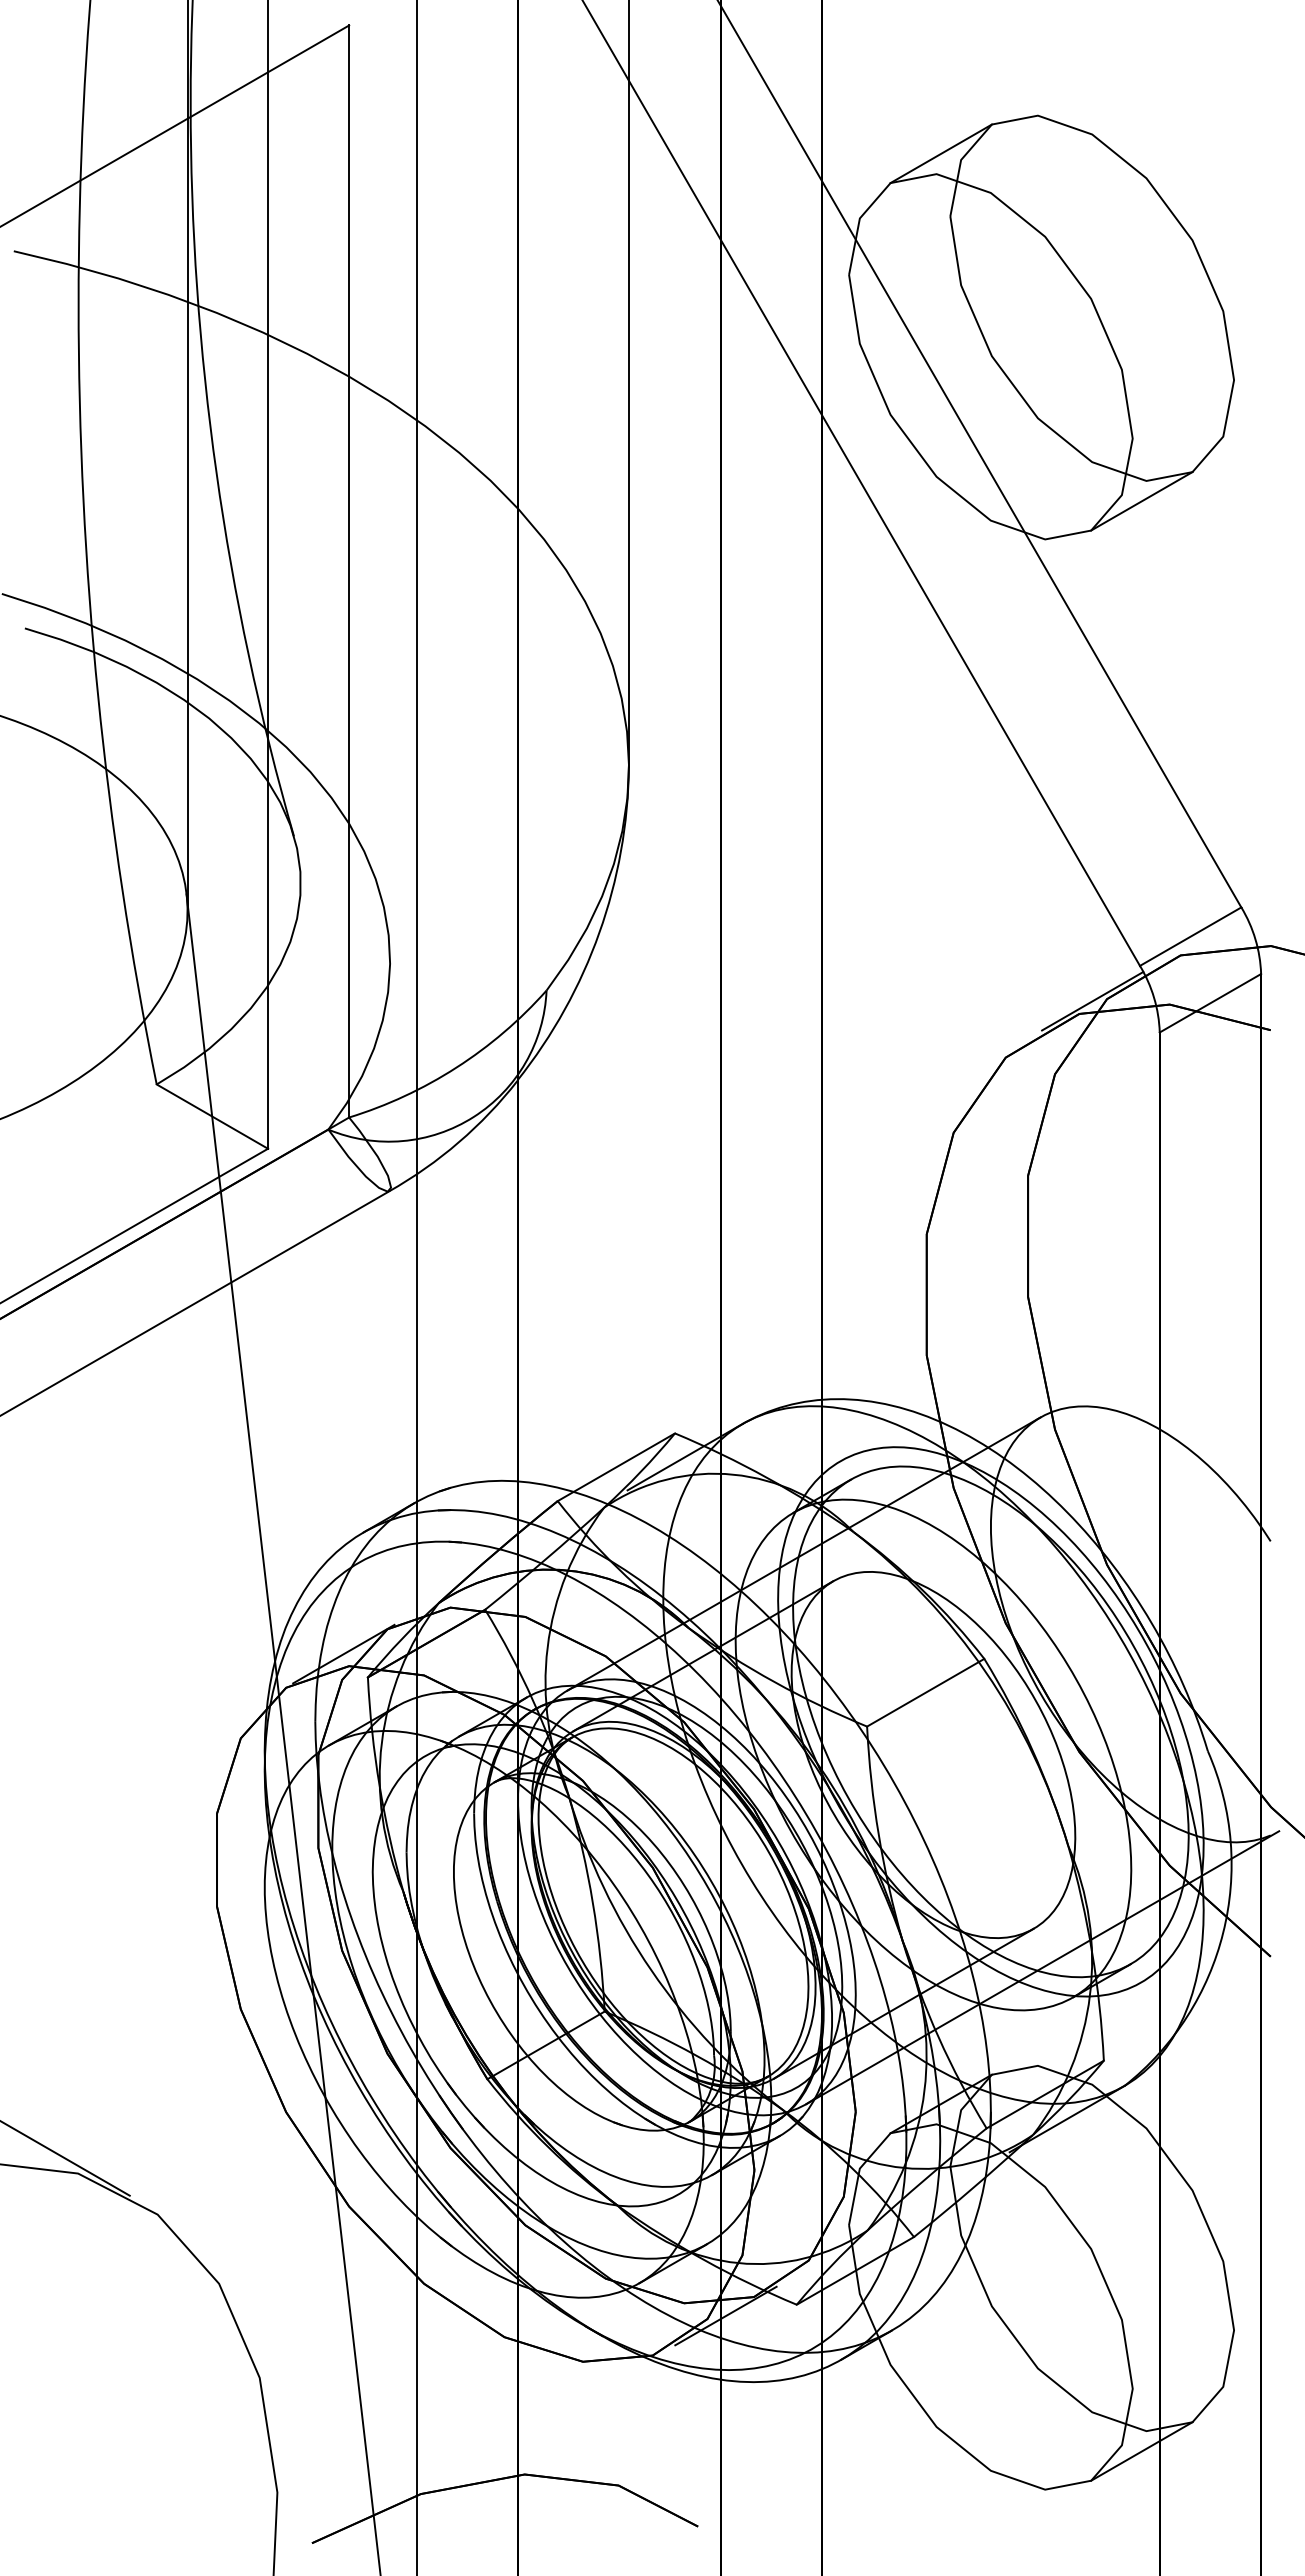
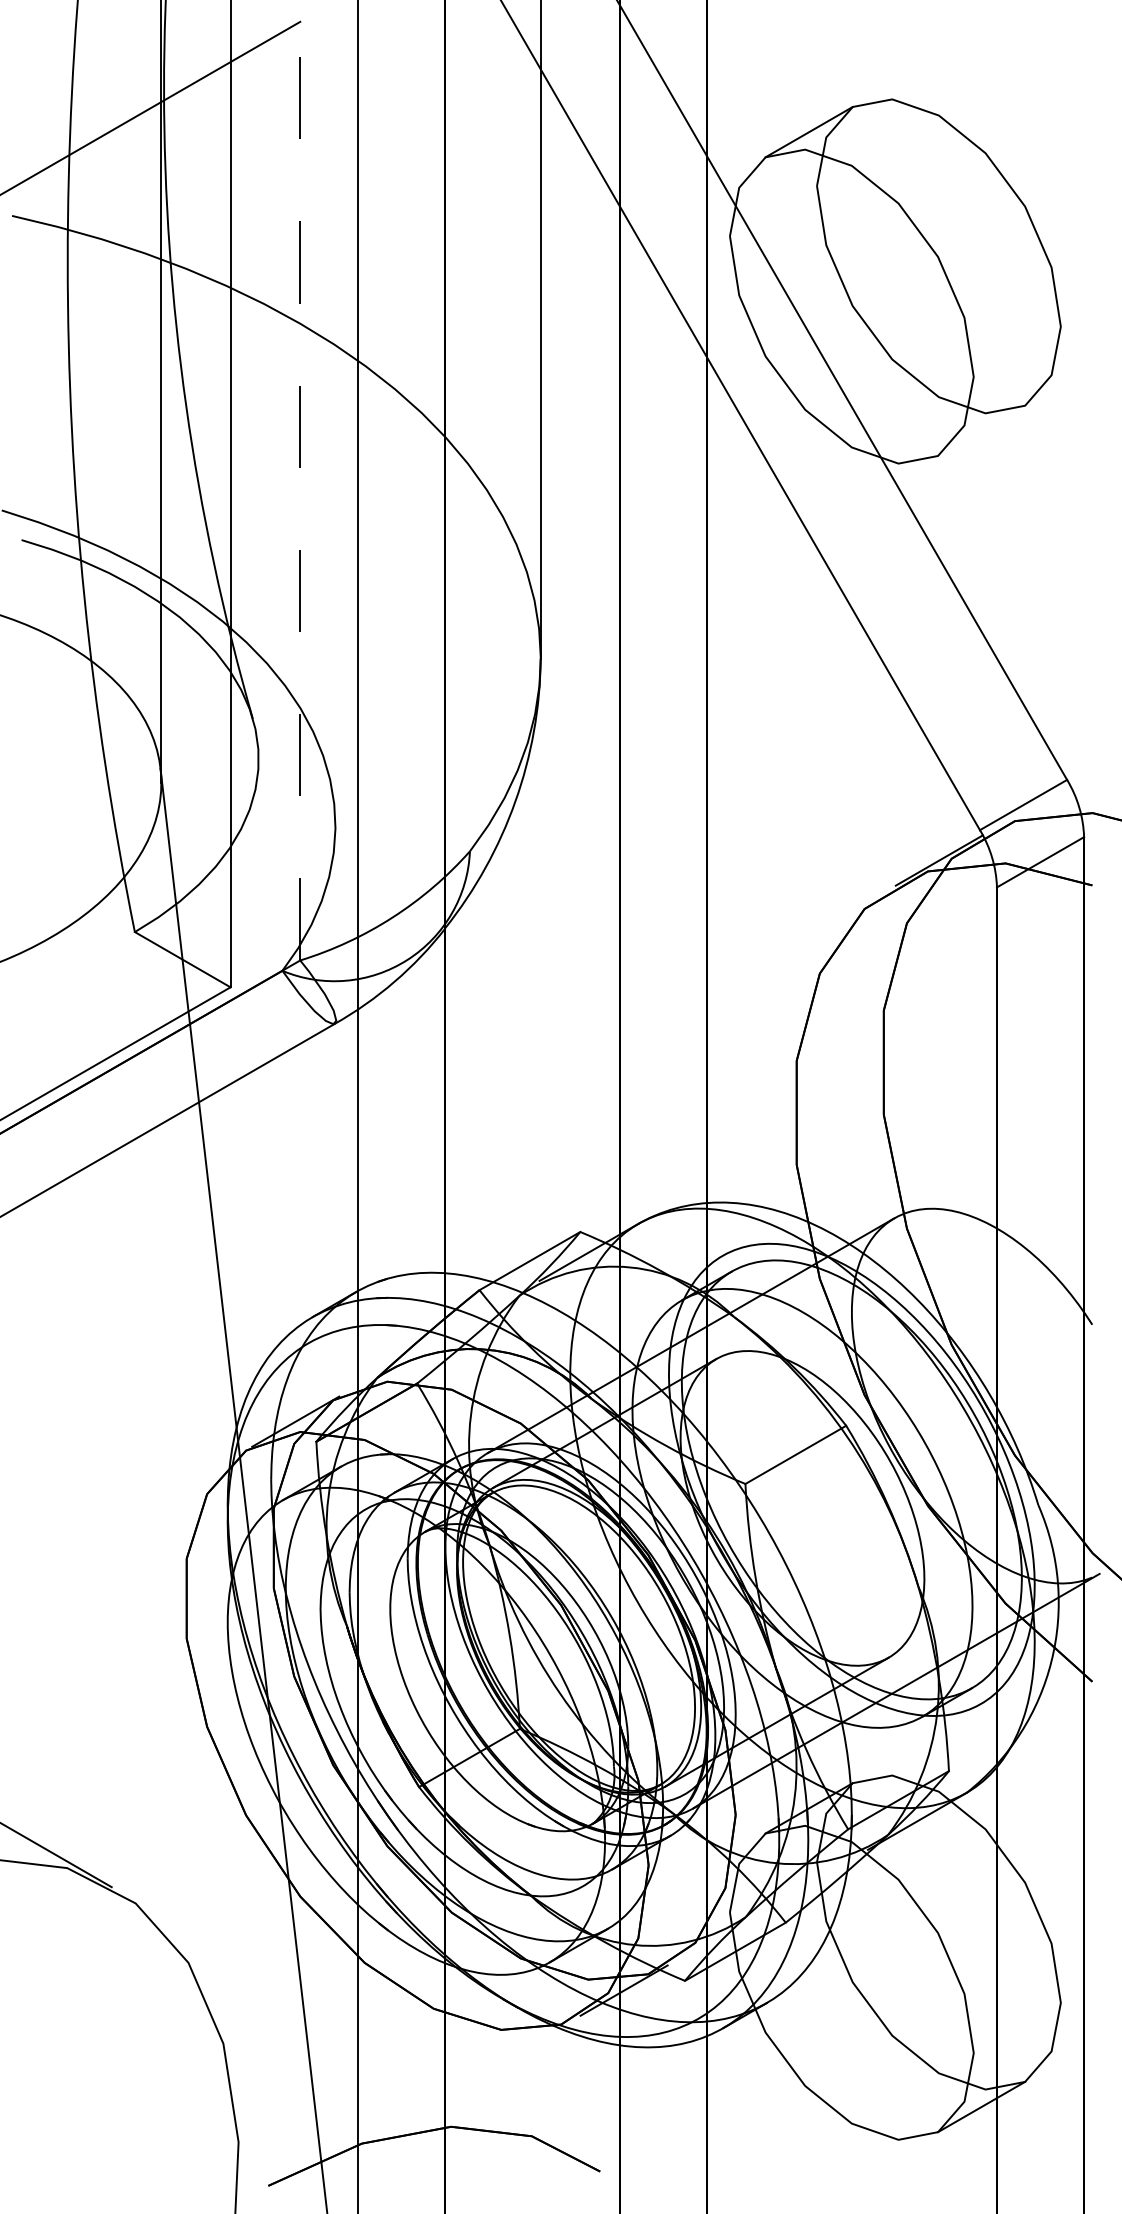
line: (1141, 501) -> (981, 431), removed
line: (349, 571) -> (300, 491), solid -> dashed

